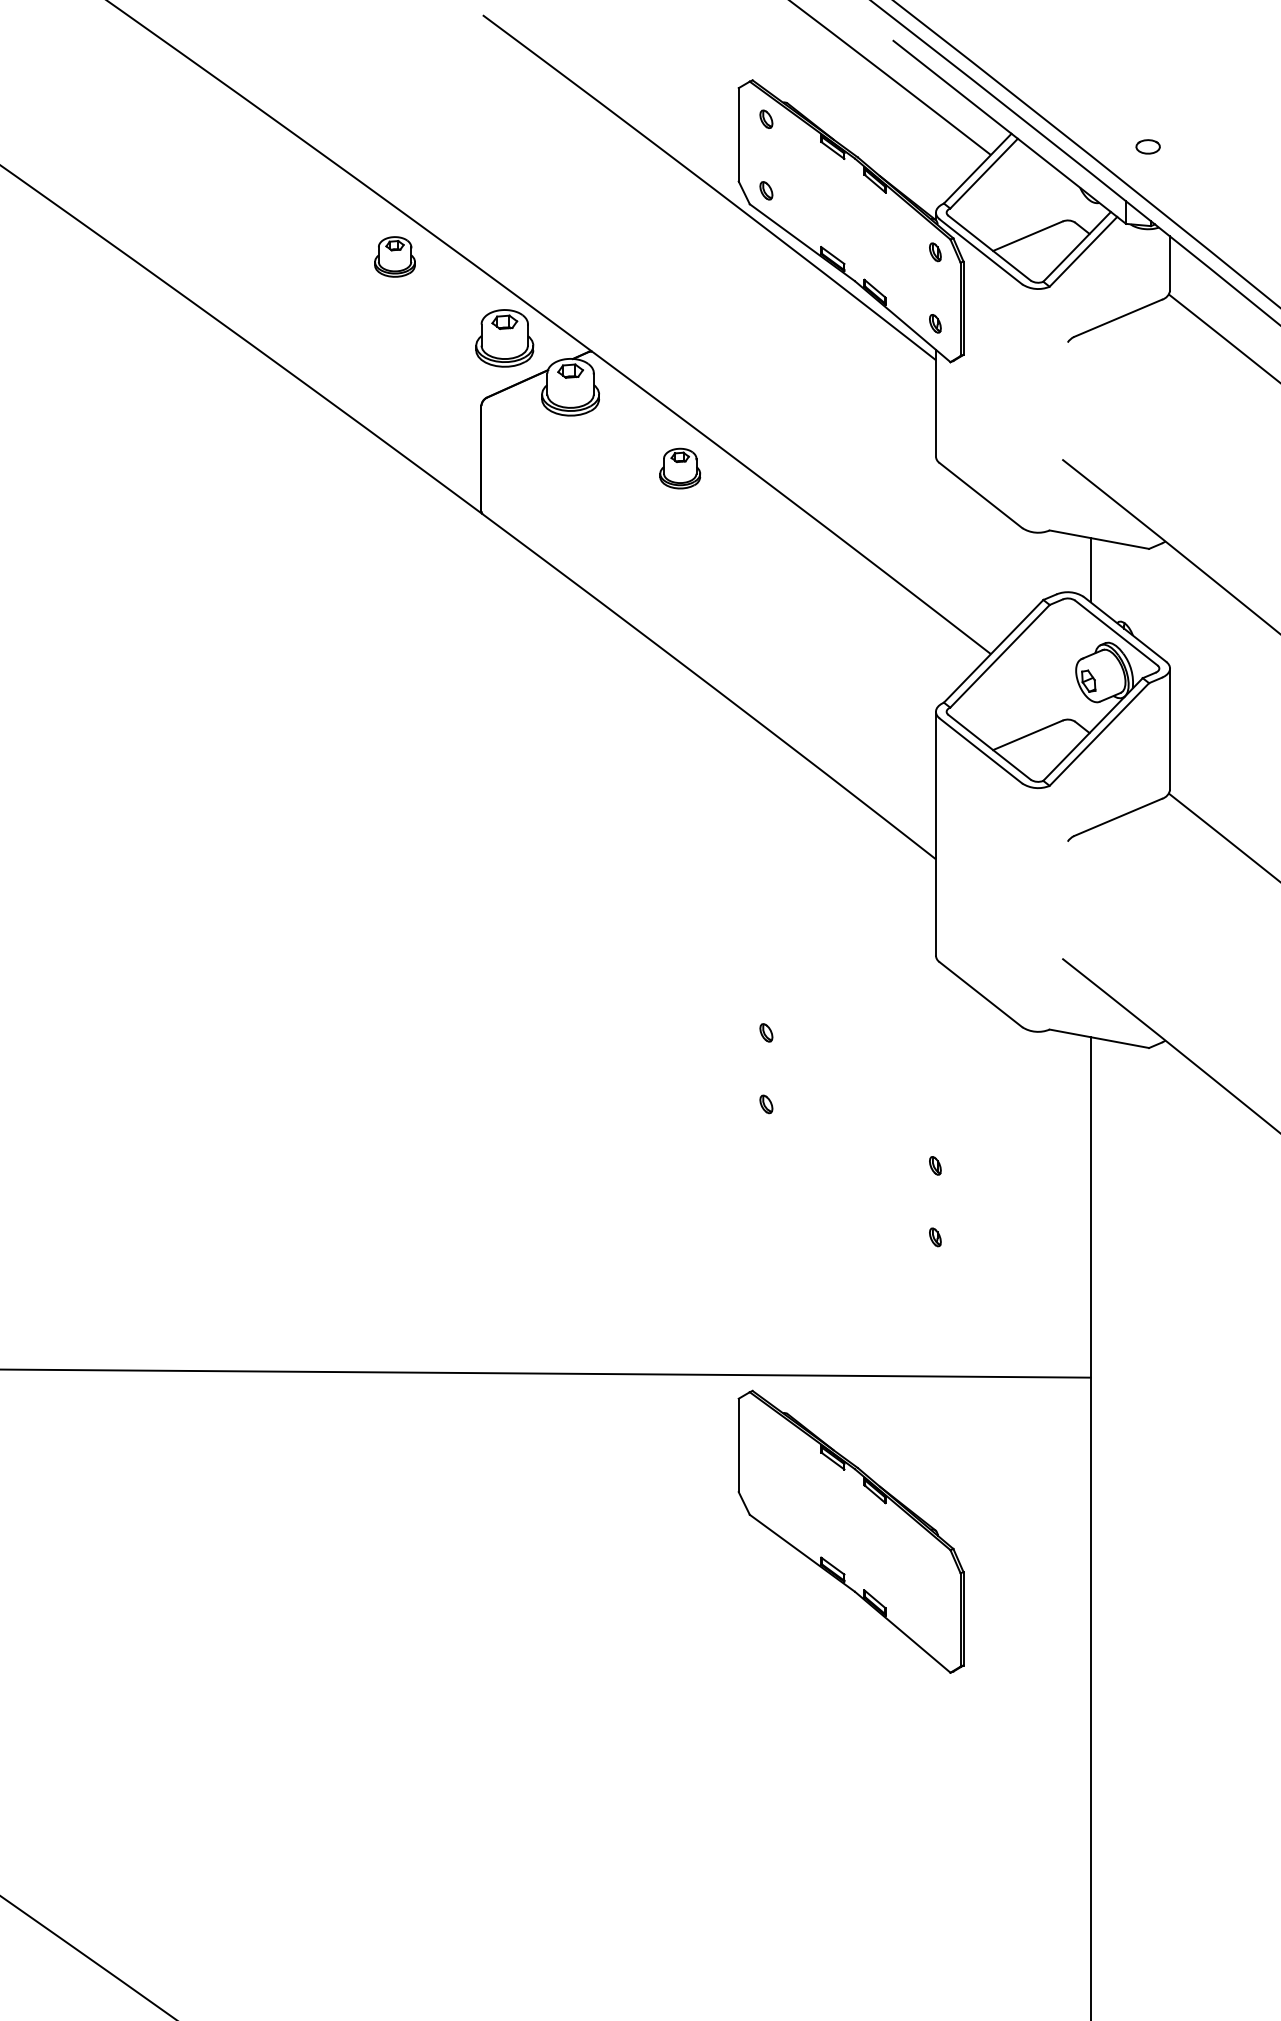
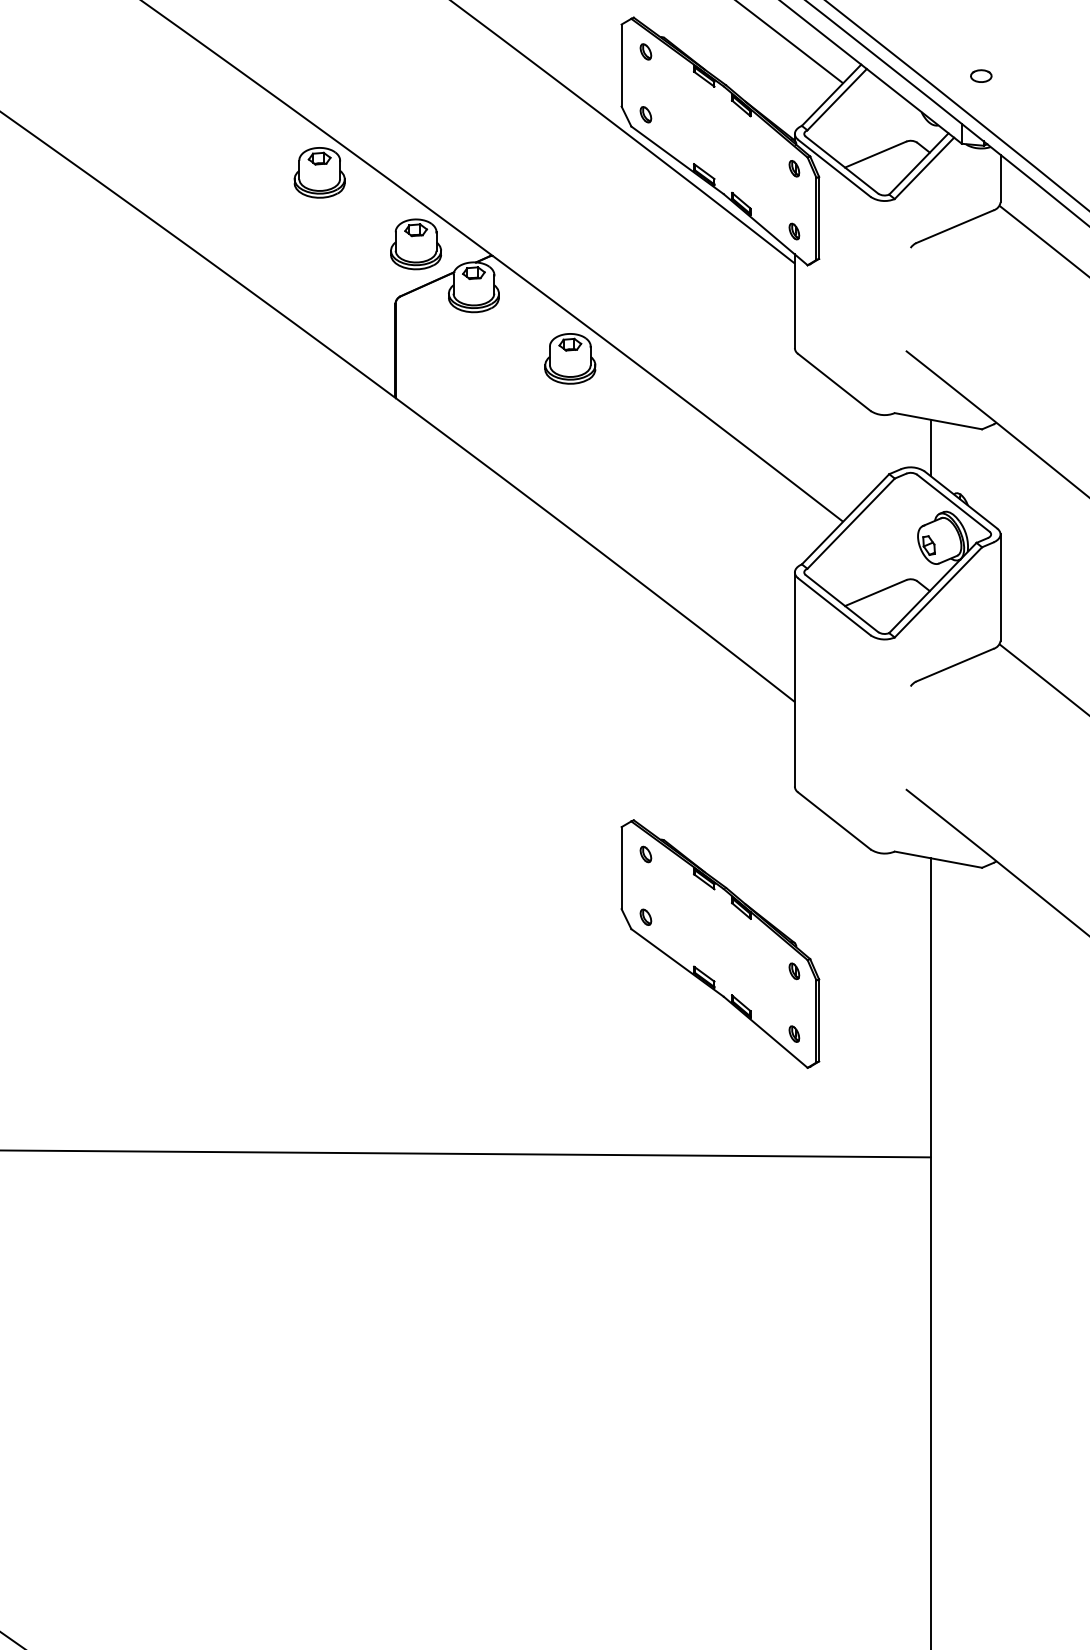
part: (394, 256) -> (319, 172), size x1.43
part: (679, 468) -> (569, 358), size x1.43
part: (850, 1531) -> (719, 943), moved

